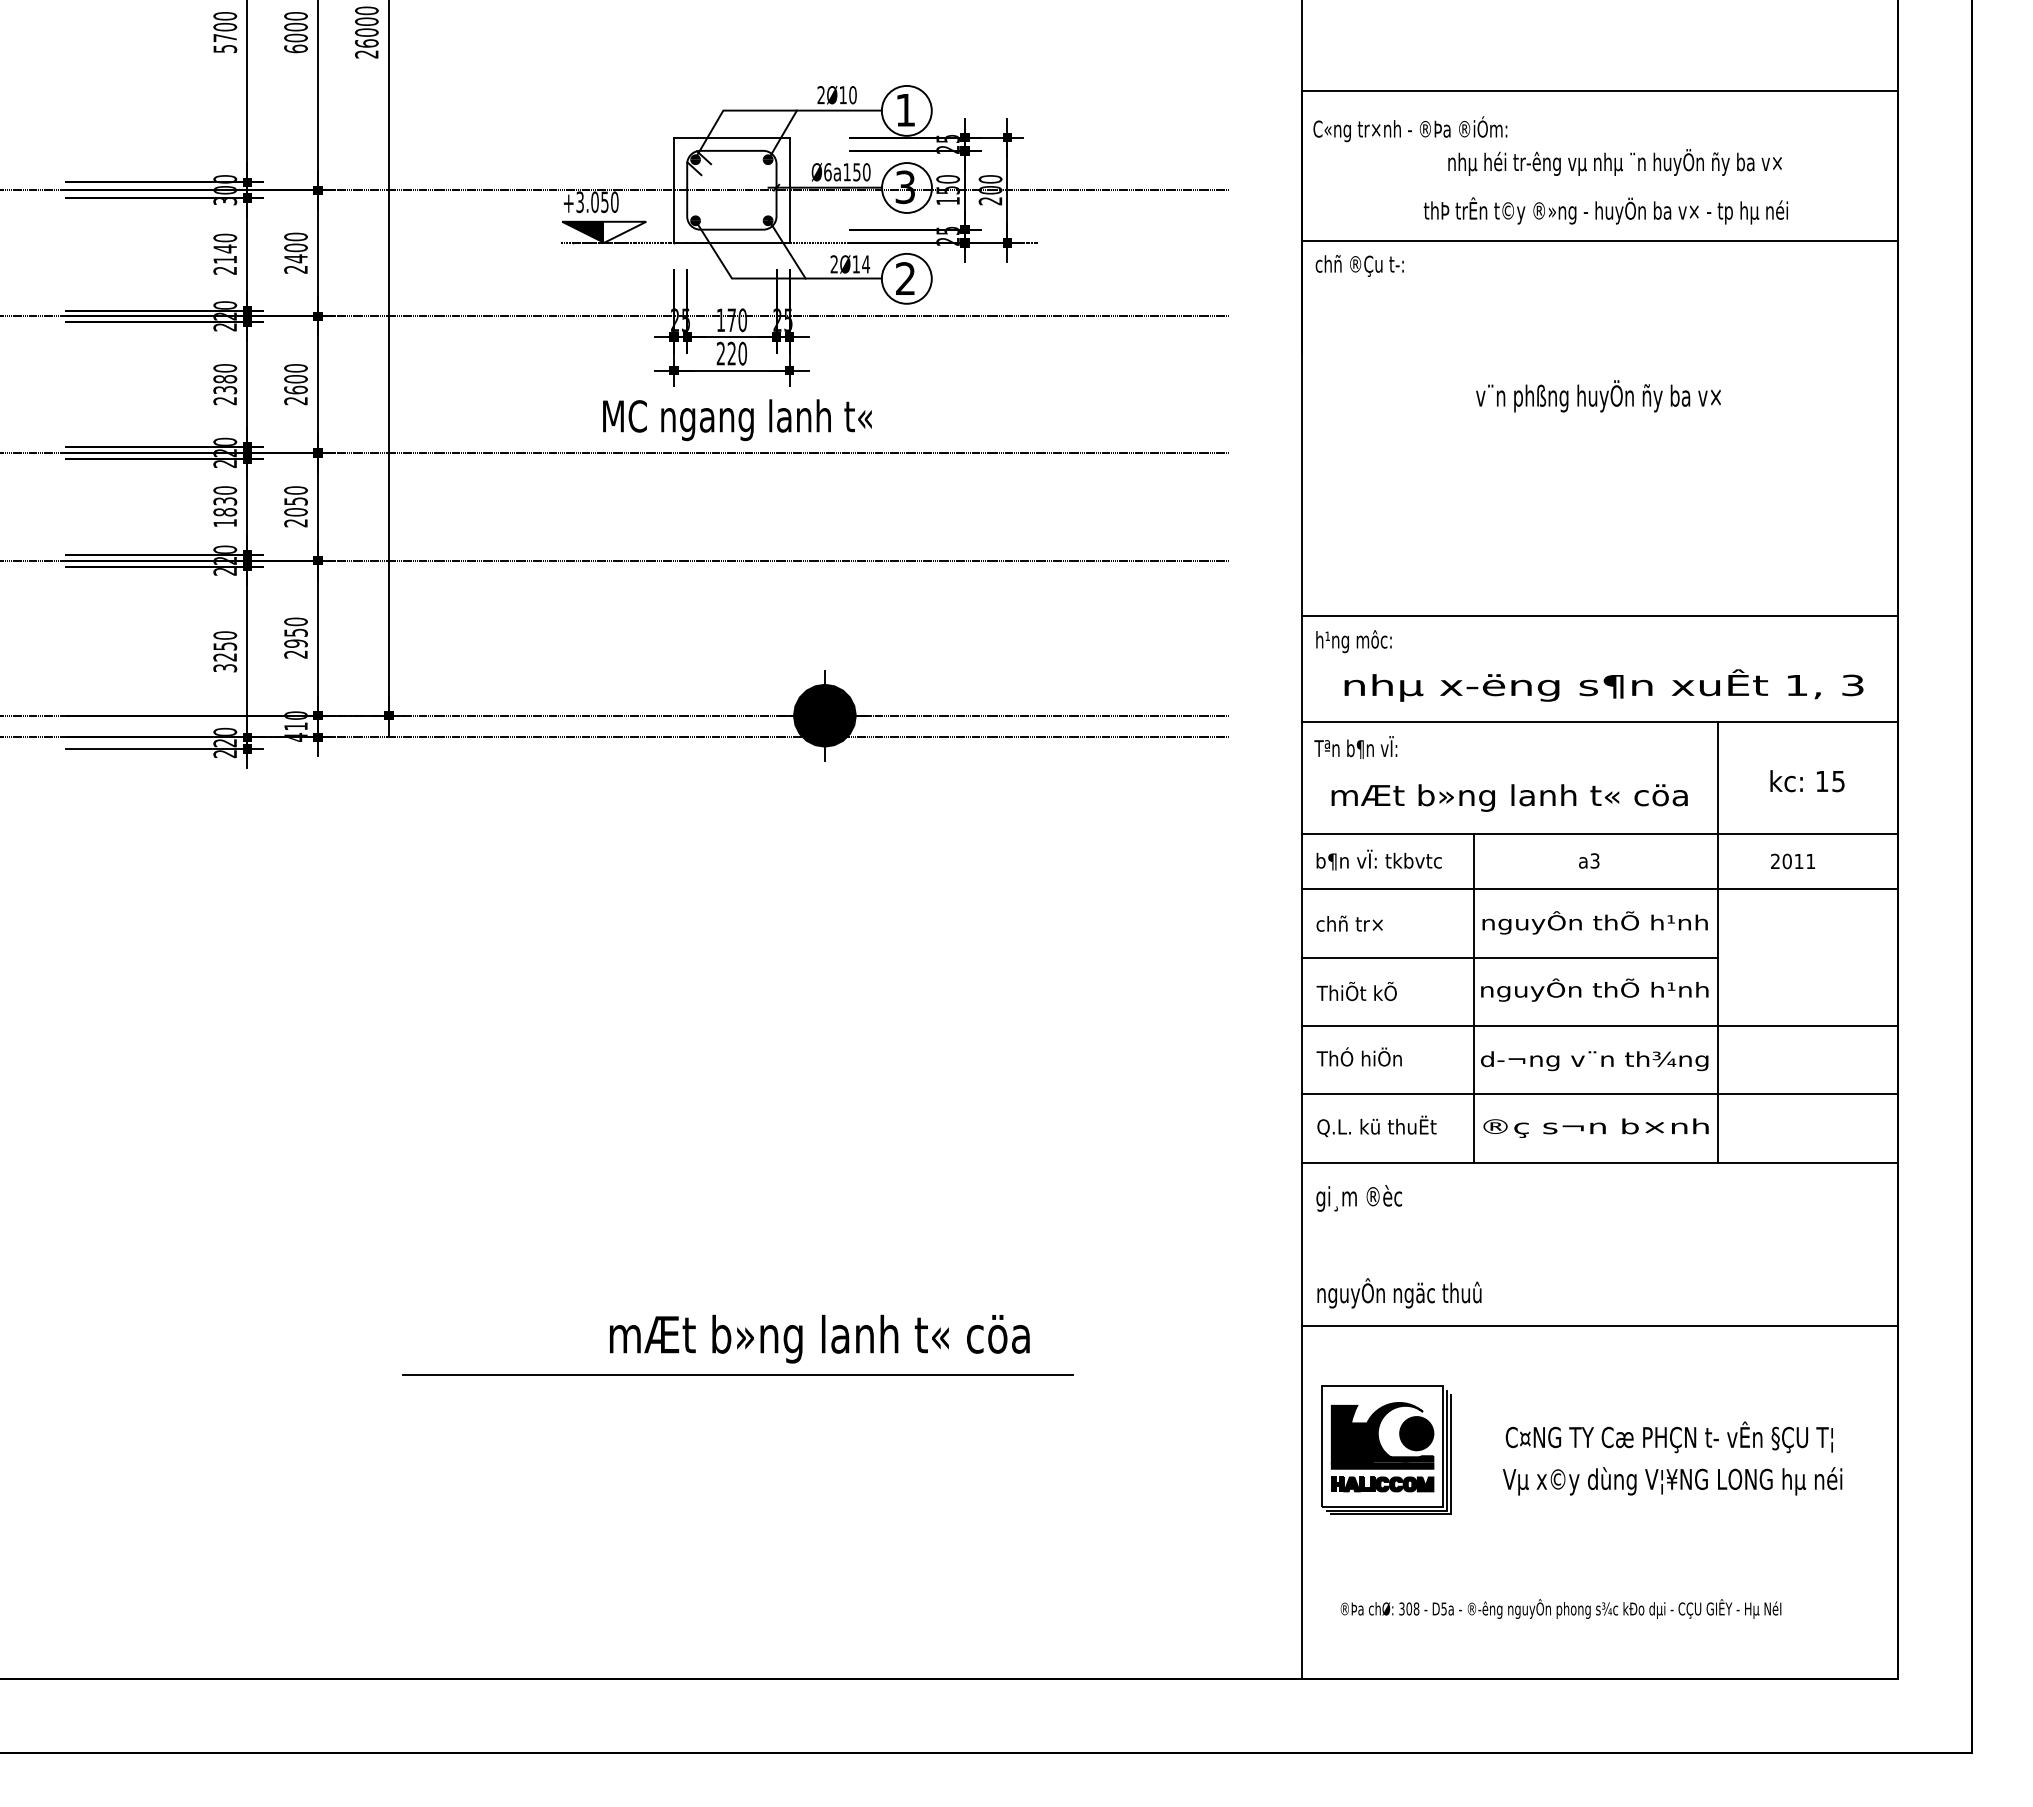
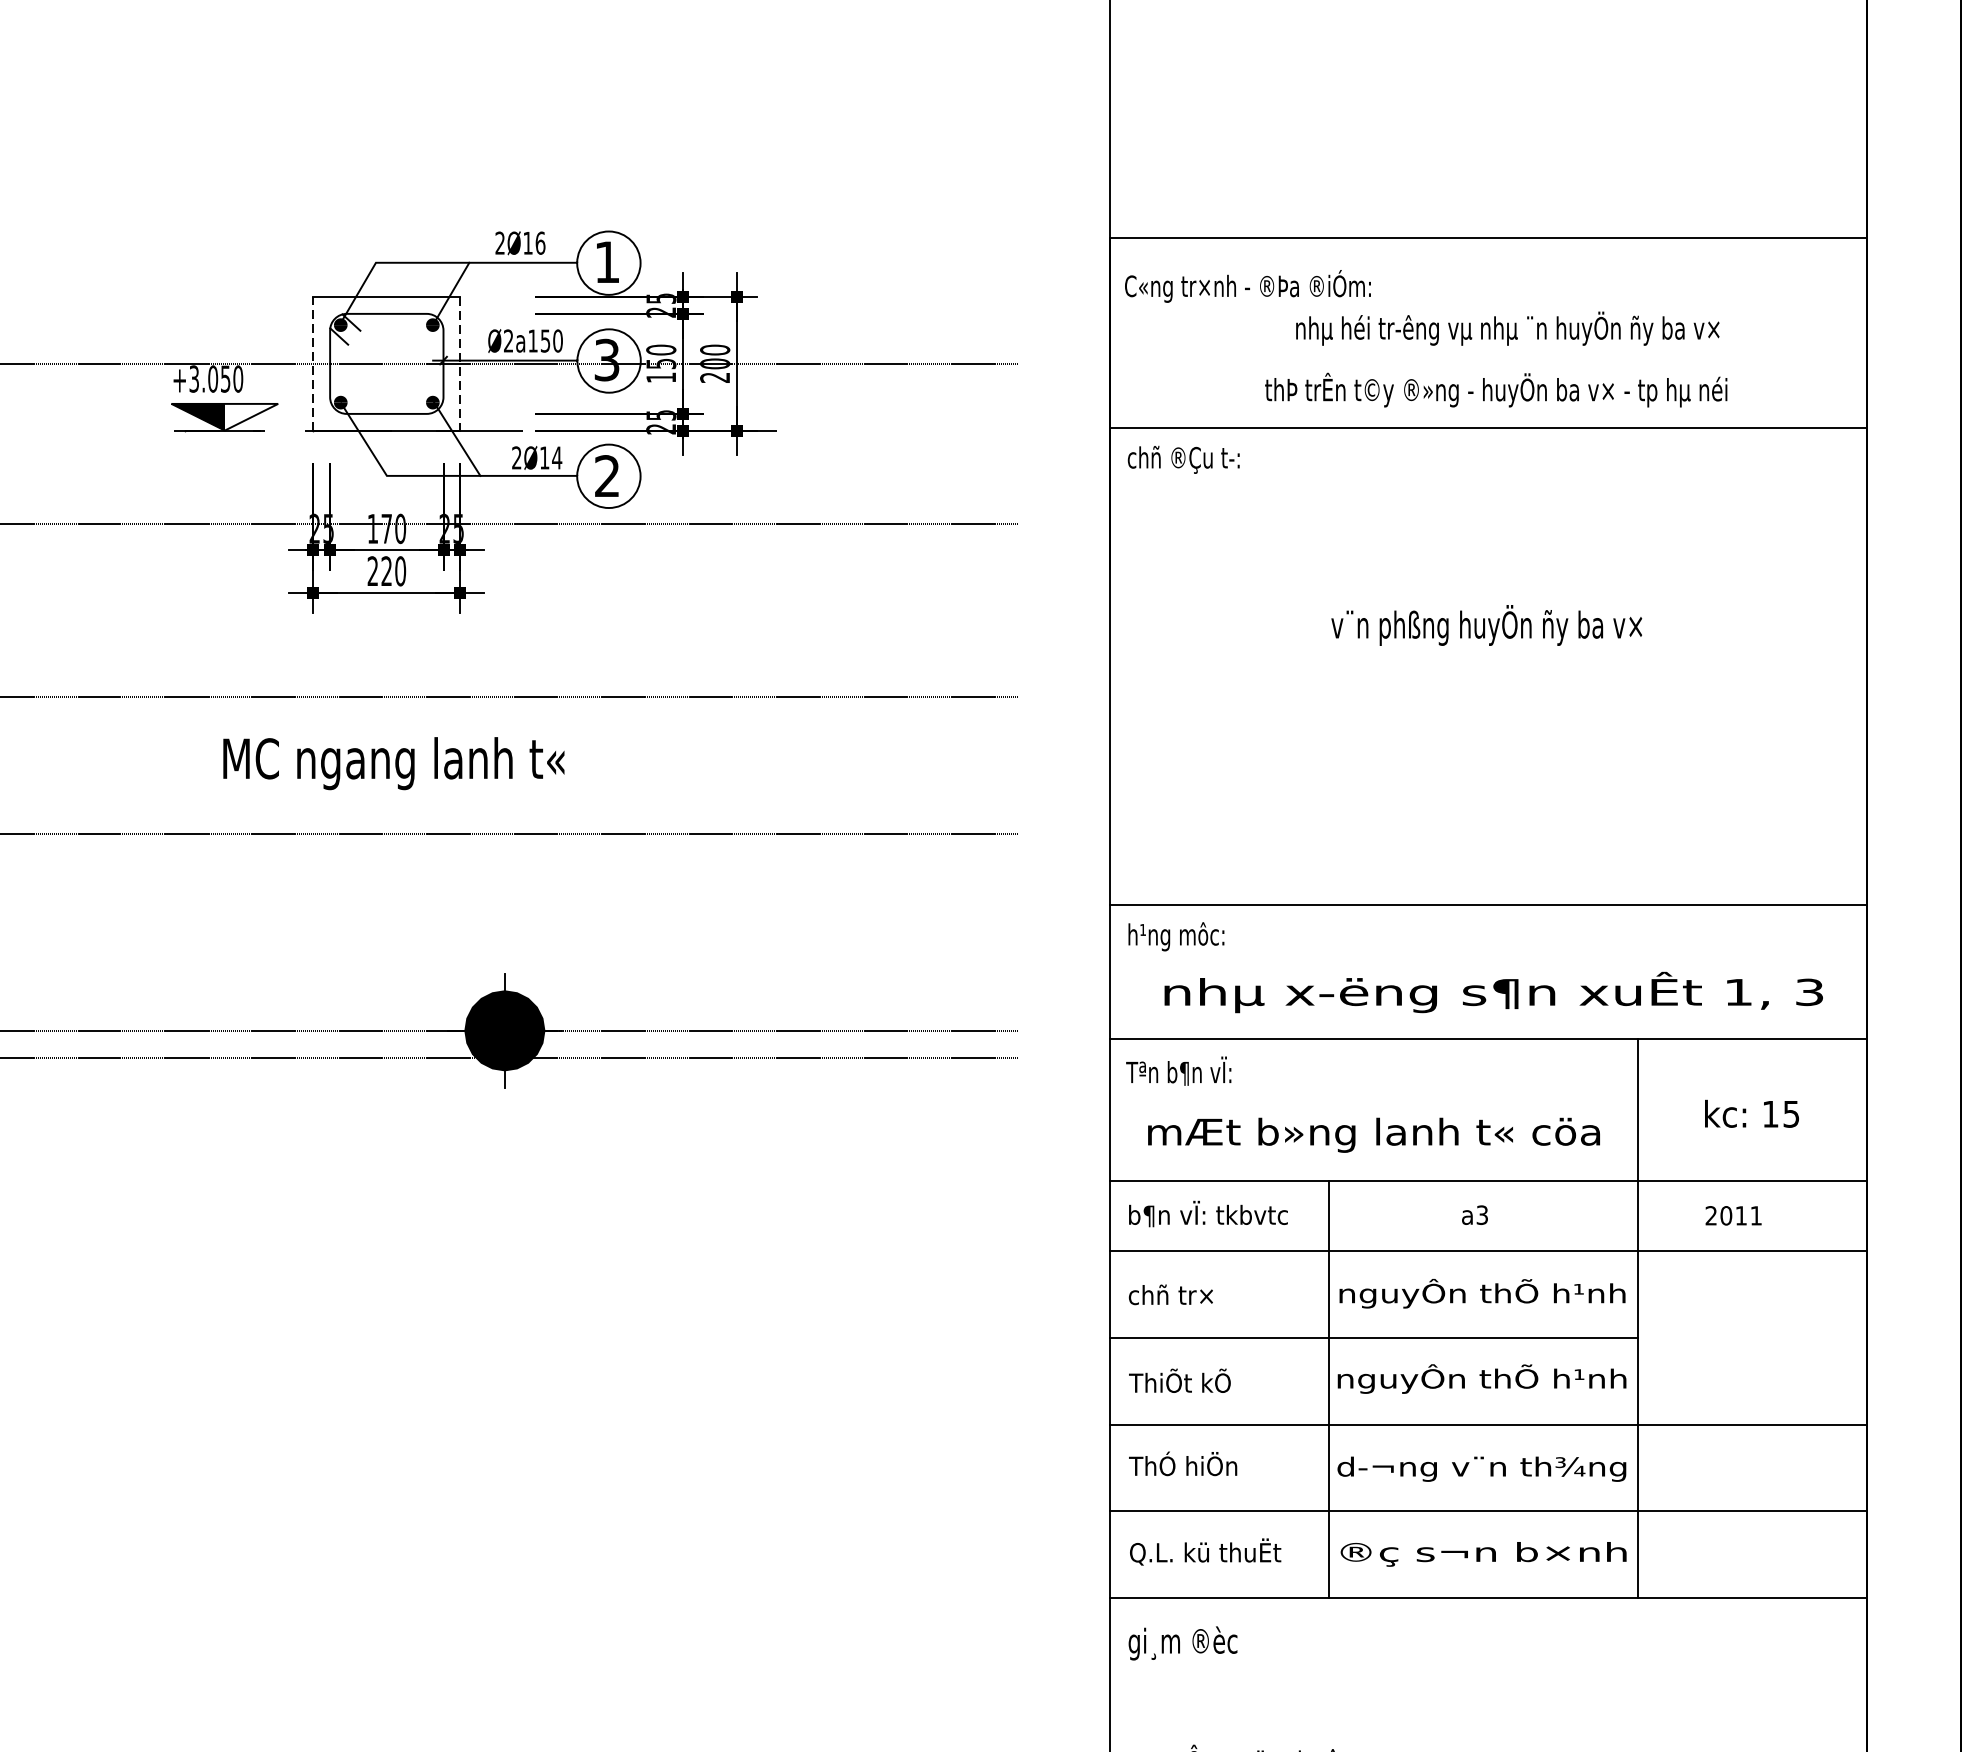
text: (852, 94) -> (539, 242), 2Ø10 -> 2Ø16
text: (827, 172) -> (508, 341), Ø6a150 -> Ø2a150
line: (674, 190) -> (313, 364), solid -> dashed
line: (789, 190) -> (459, 364), solid -> dashed
text: (737, 420) -> (393, 763), moved

